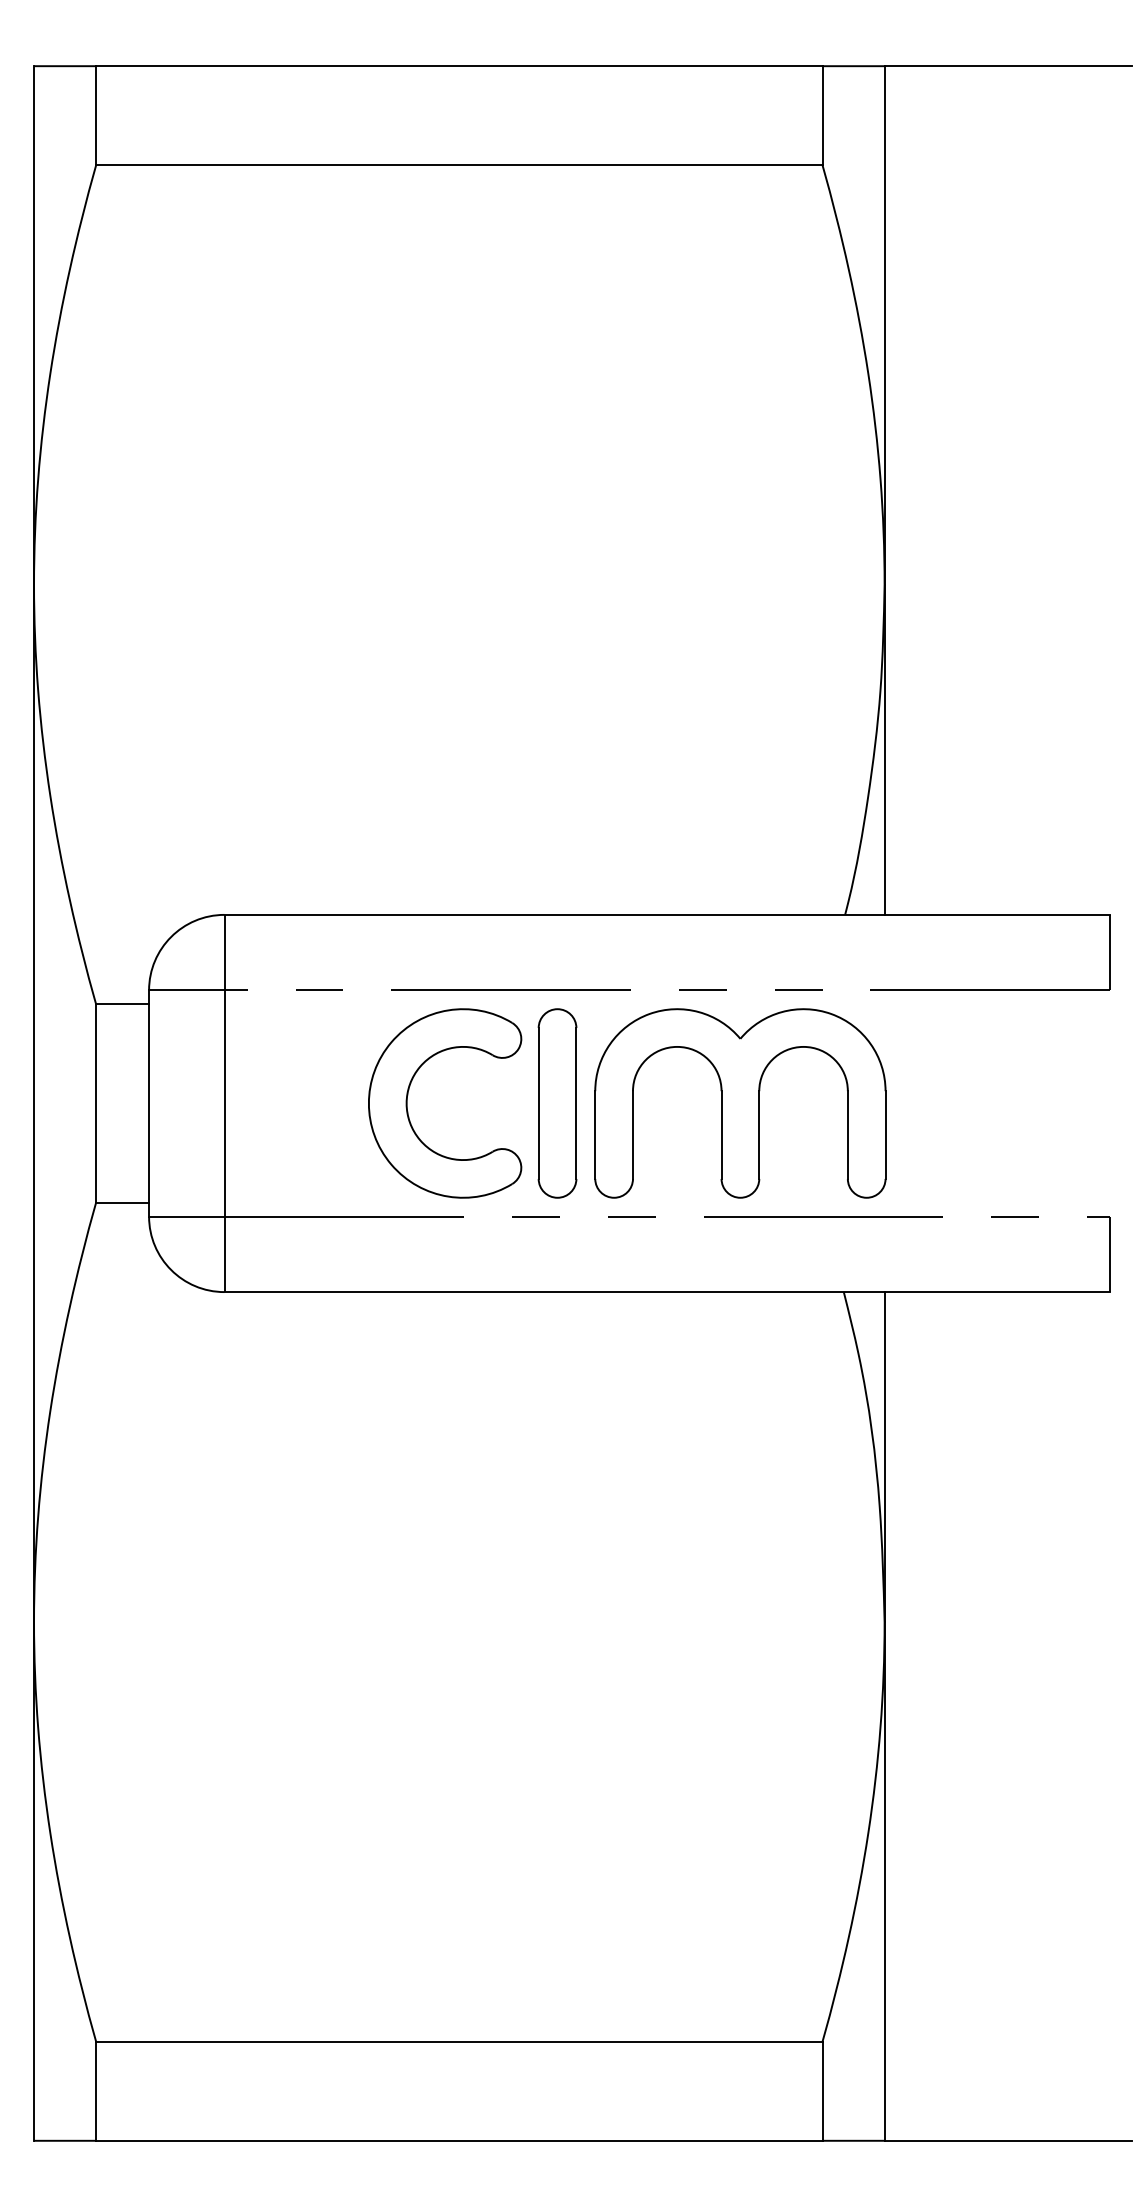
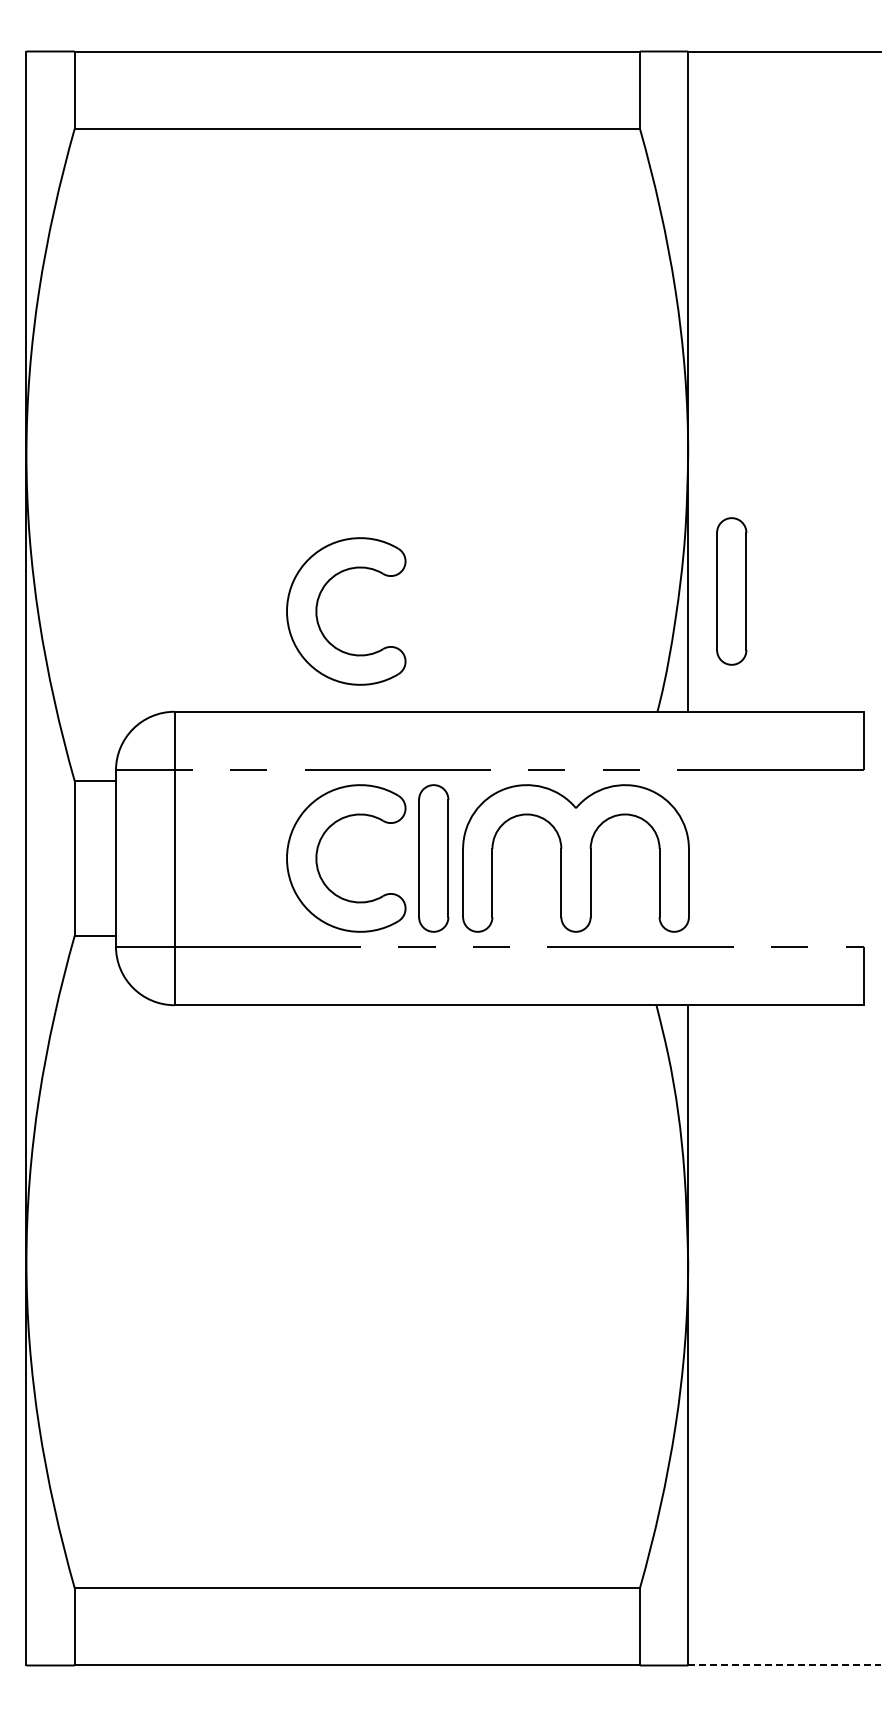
part: (940, 760) -> (731, 591), added
part: (408, 786) -> (317, 611), added
line: (1008, 2140) -> (784, 1665), solid -> dashed

